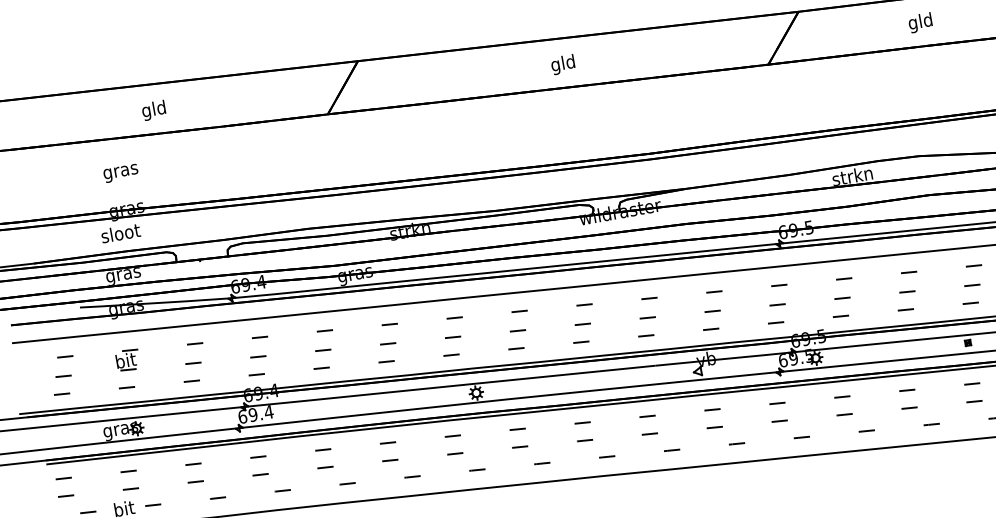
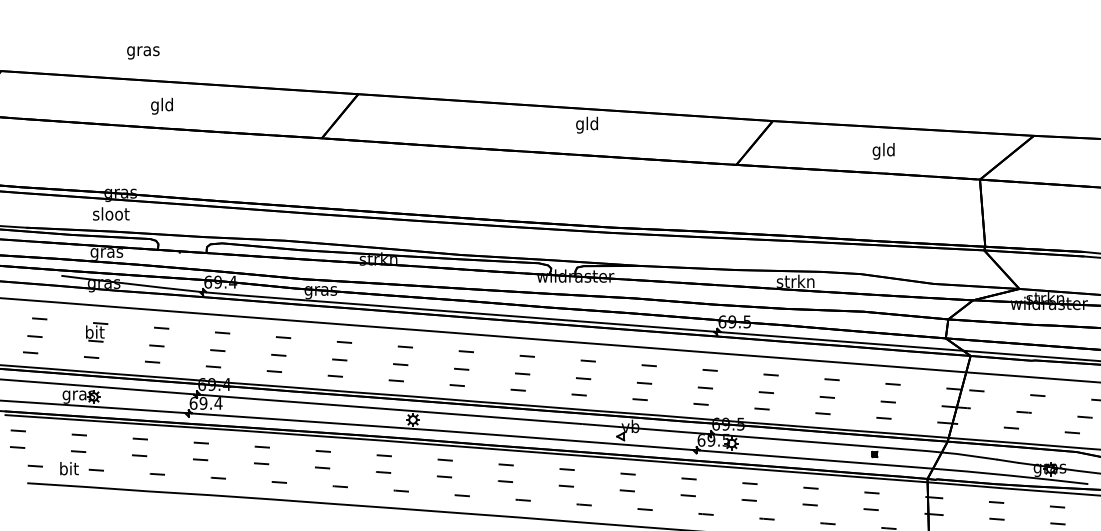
text: (562, 64) -> (586, 124), moved
text: (121, 173) -> (143, 52), moved

